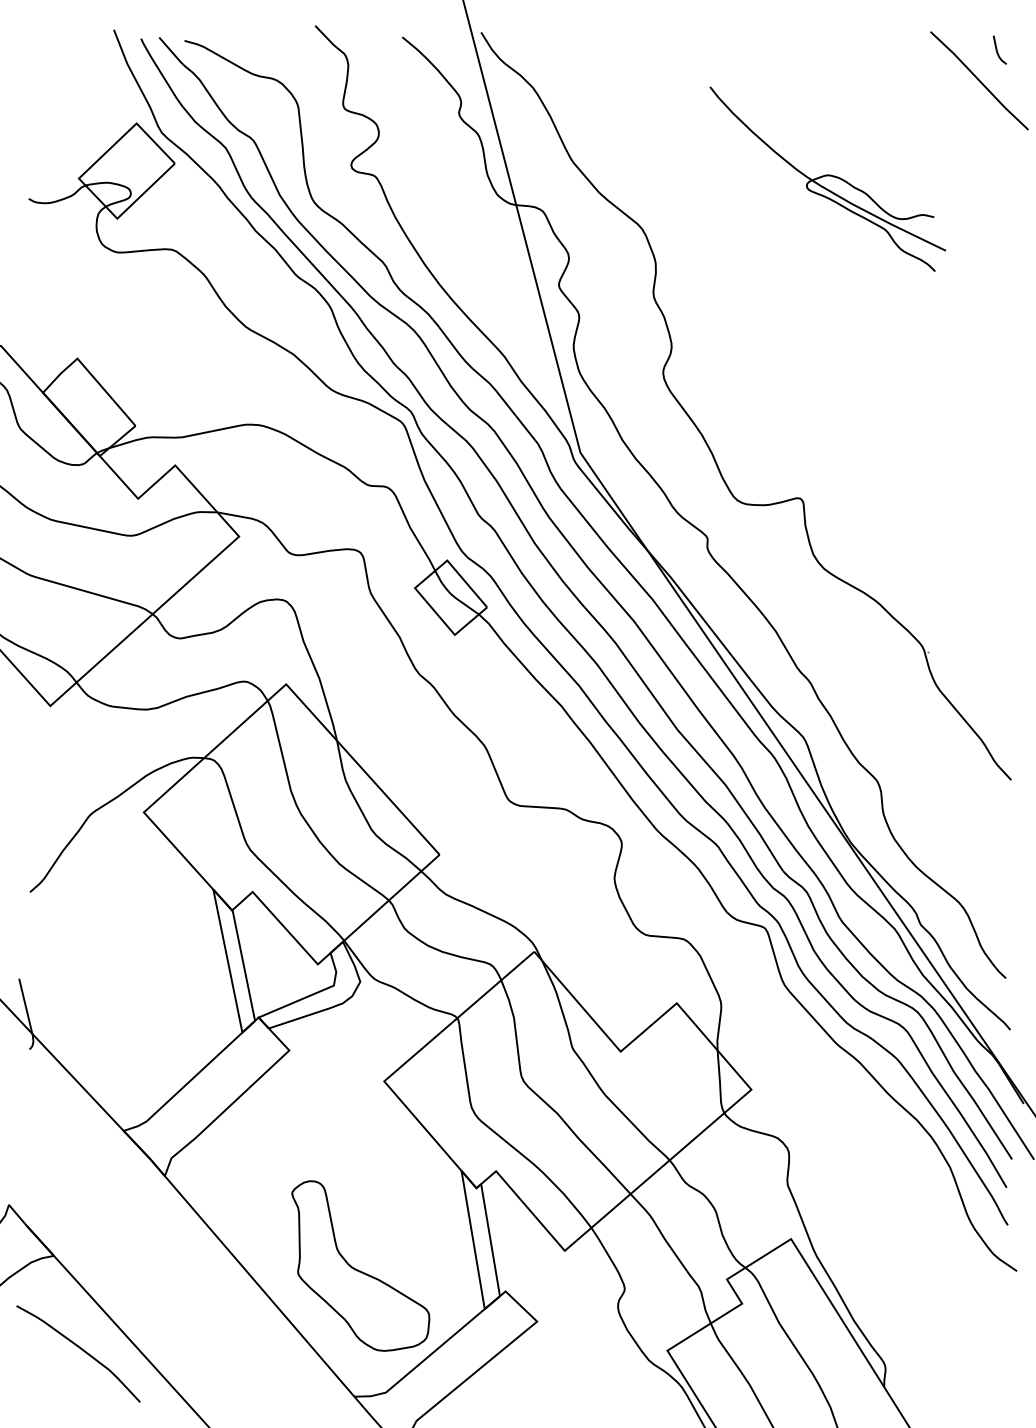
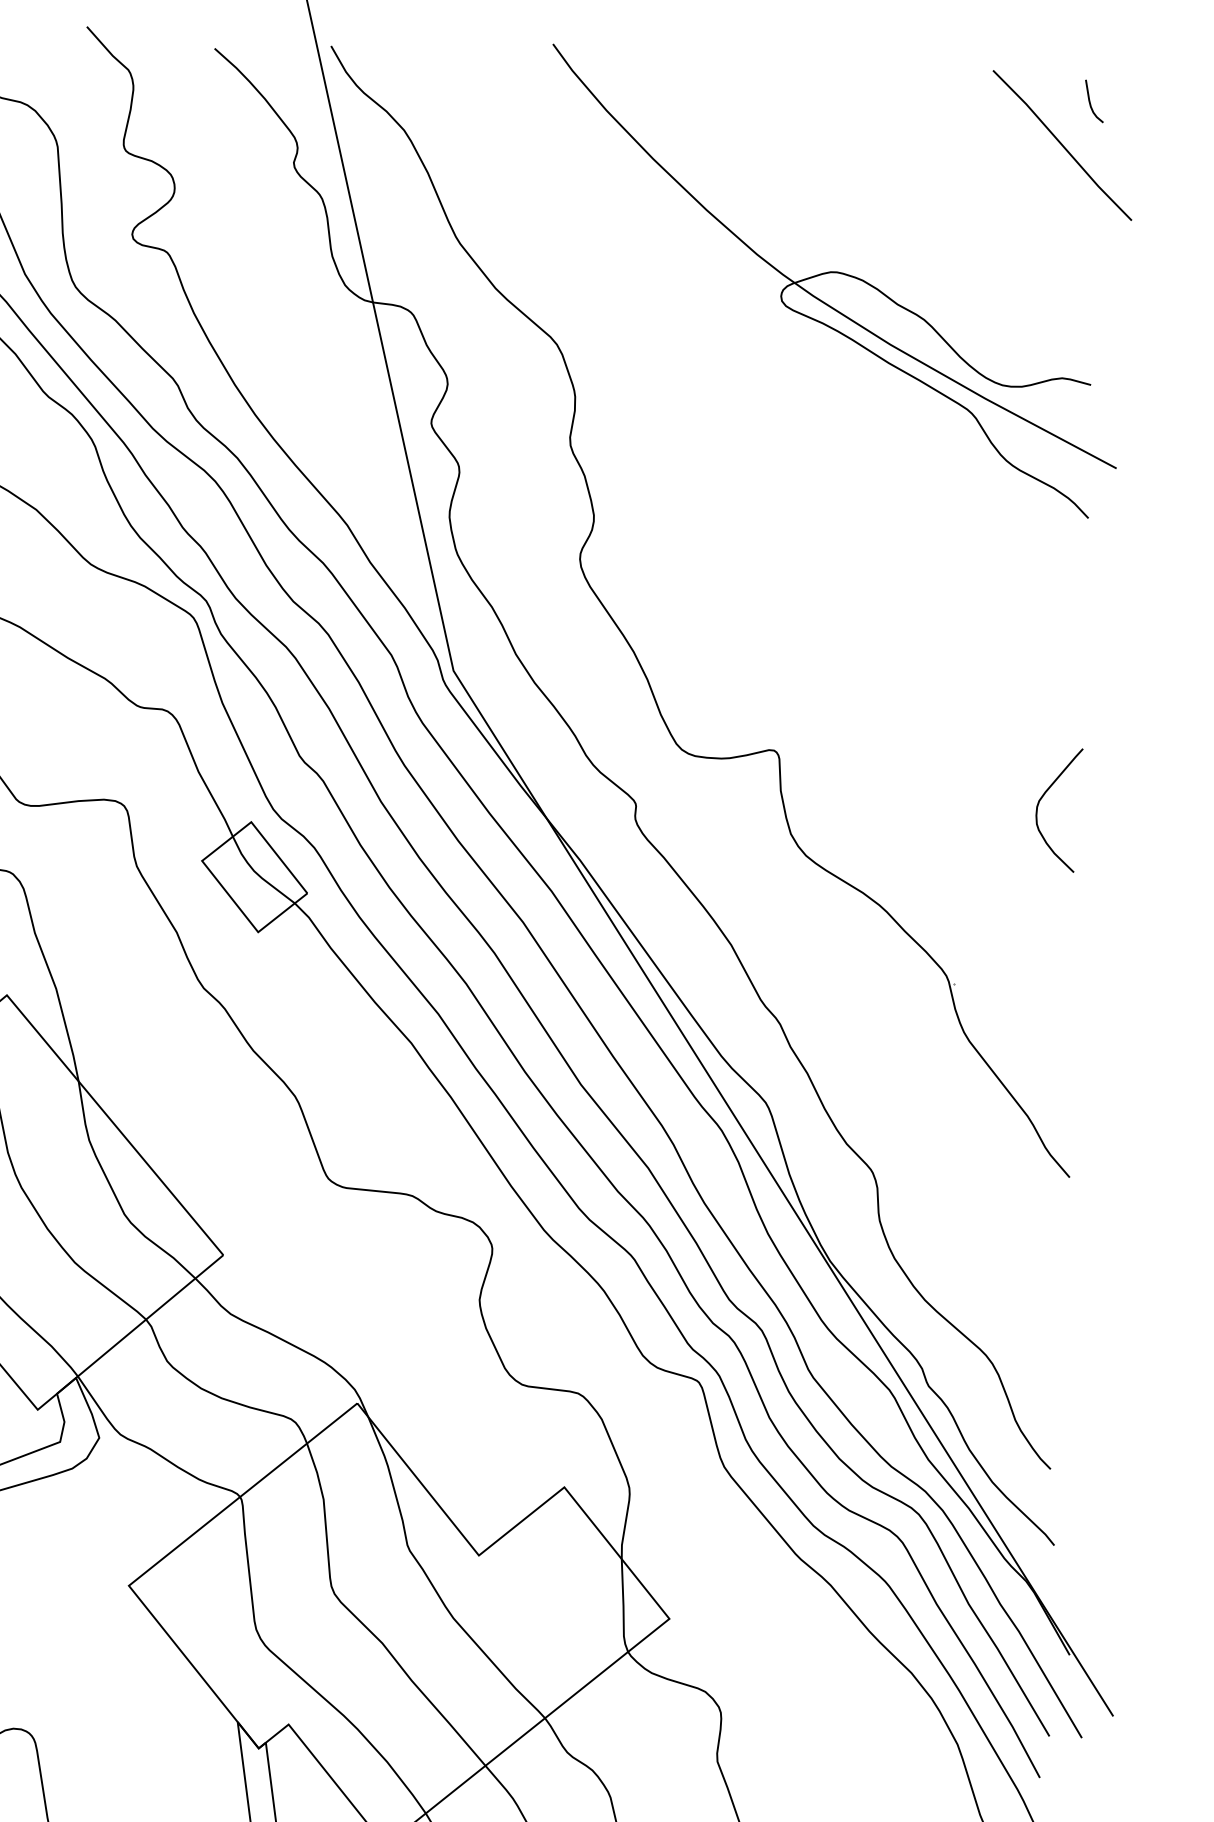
part: (827, 179) -> (832, 282), size x1.67
curve: (984, 522) -> (1044, 796), added

